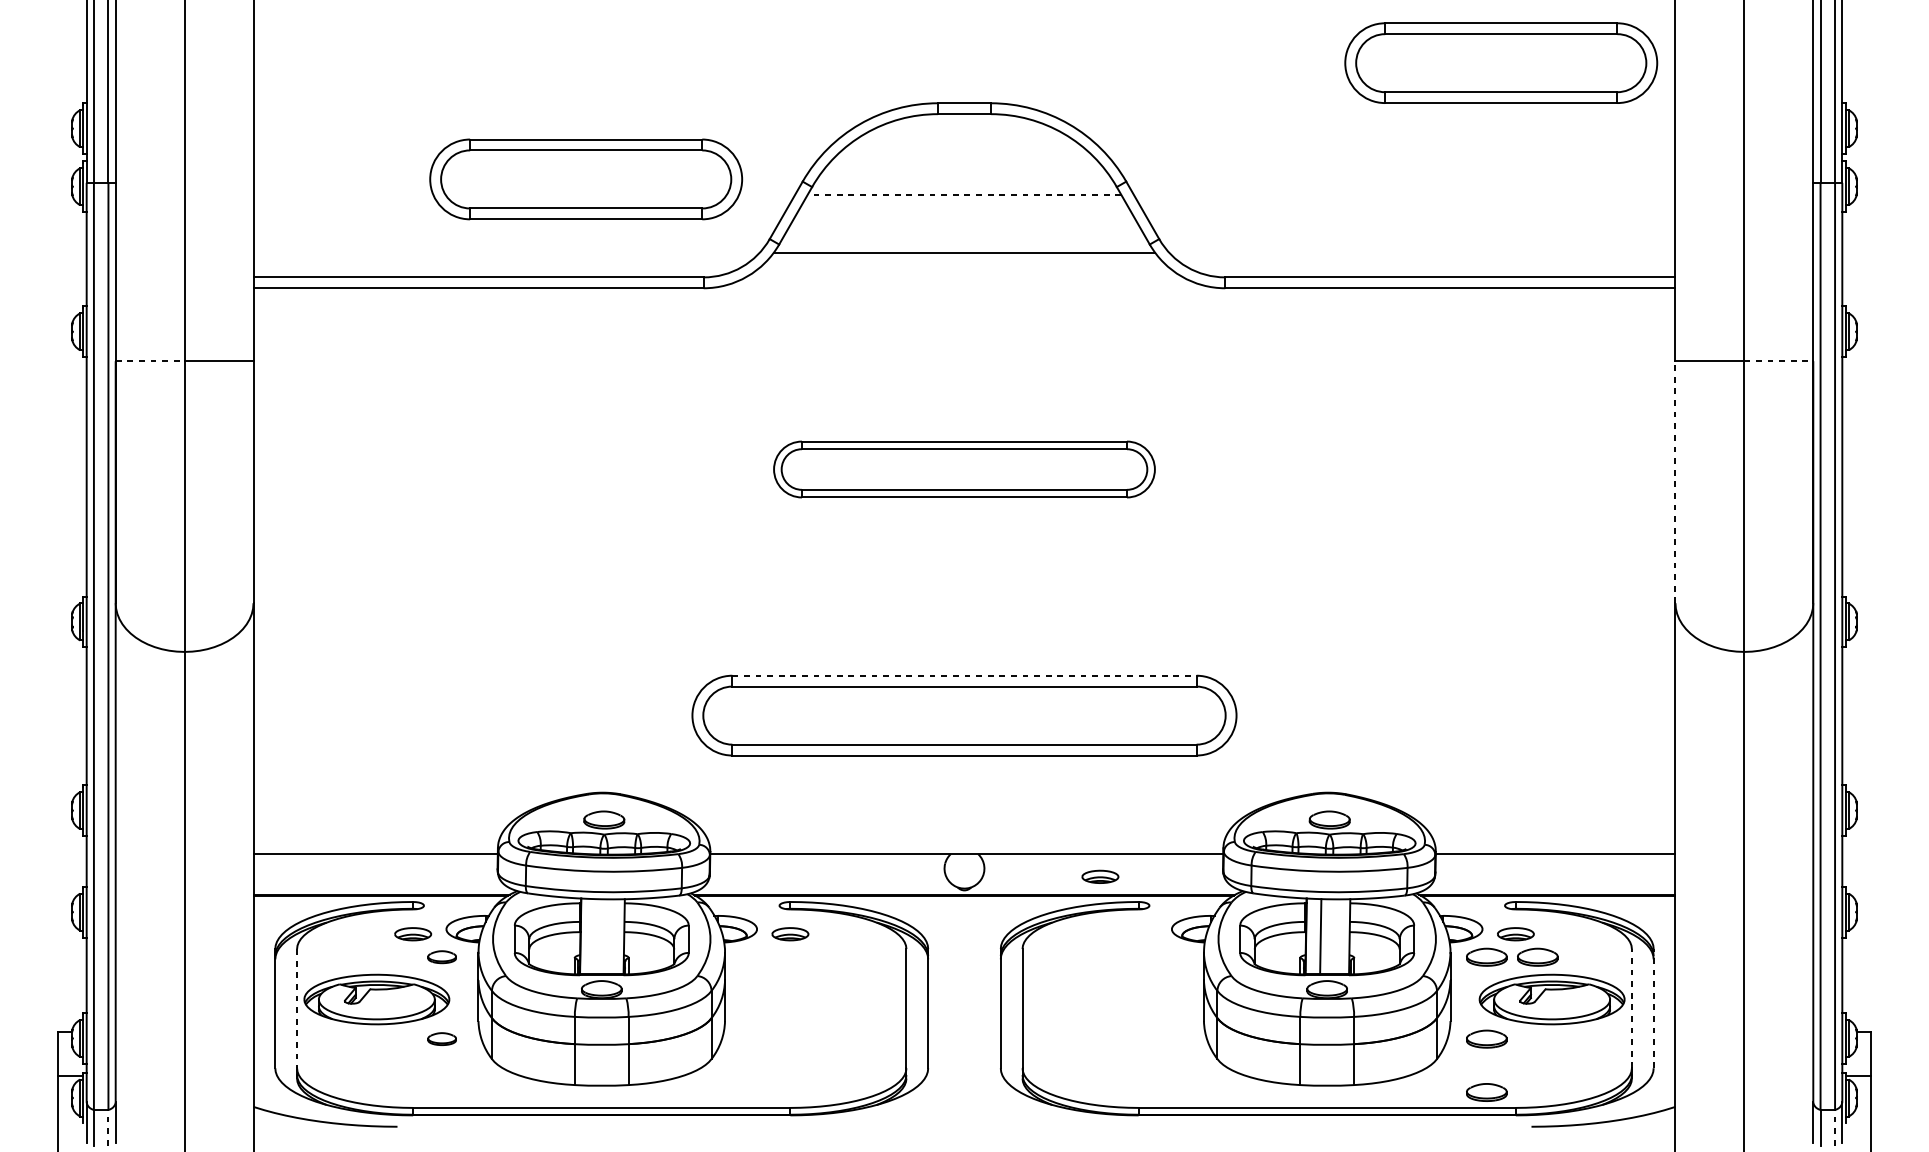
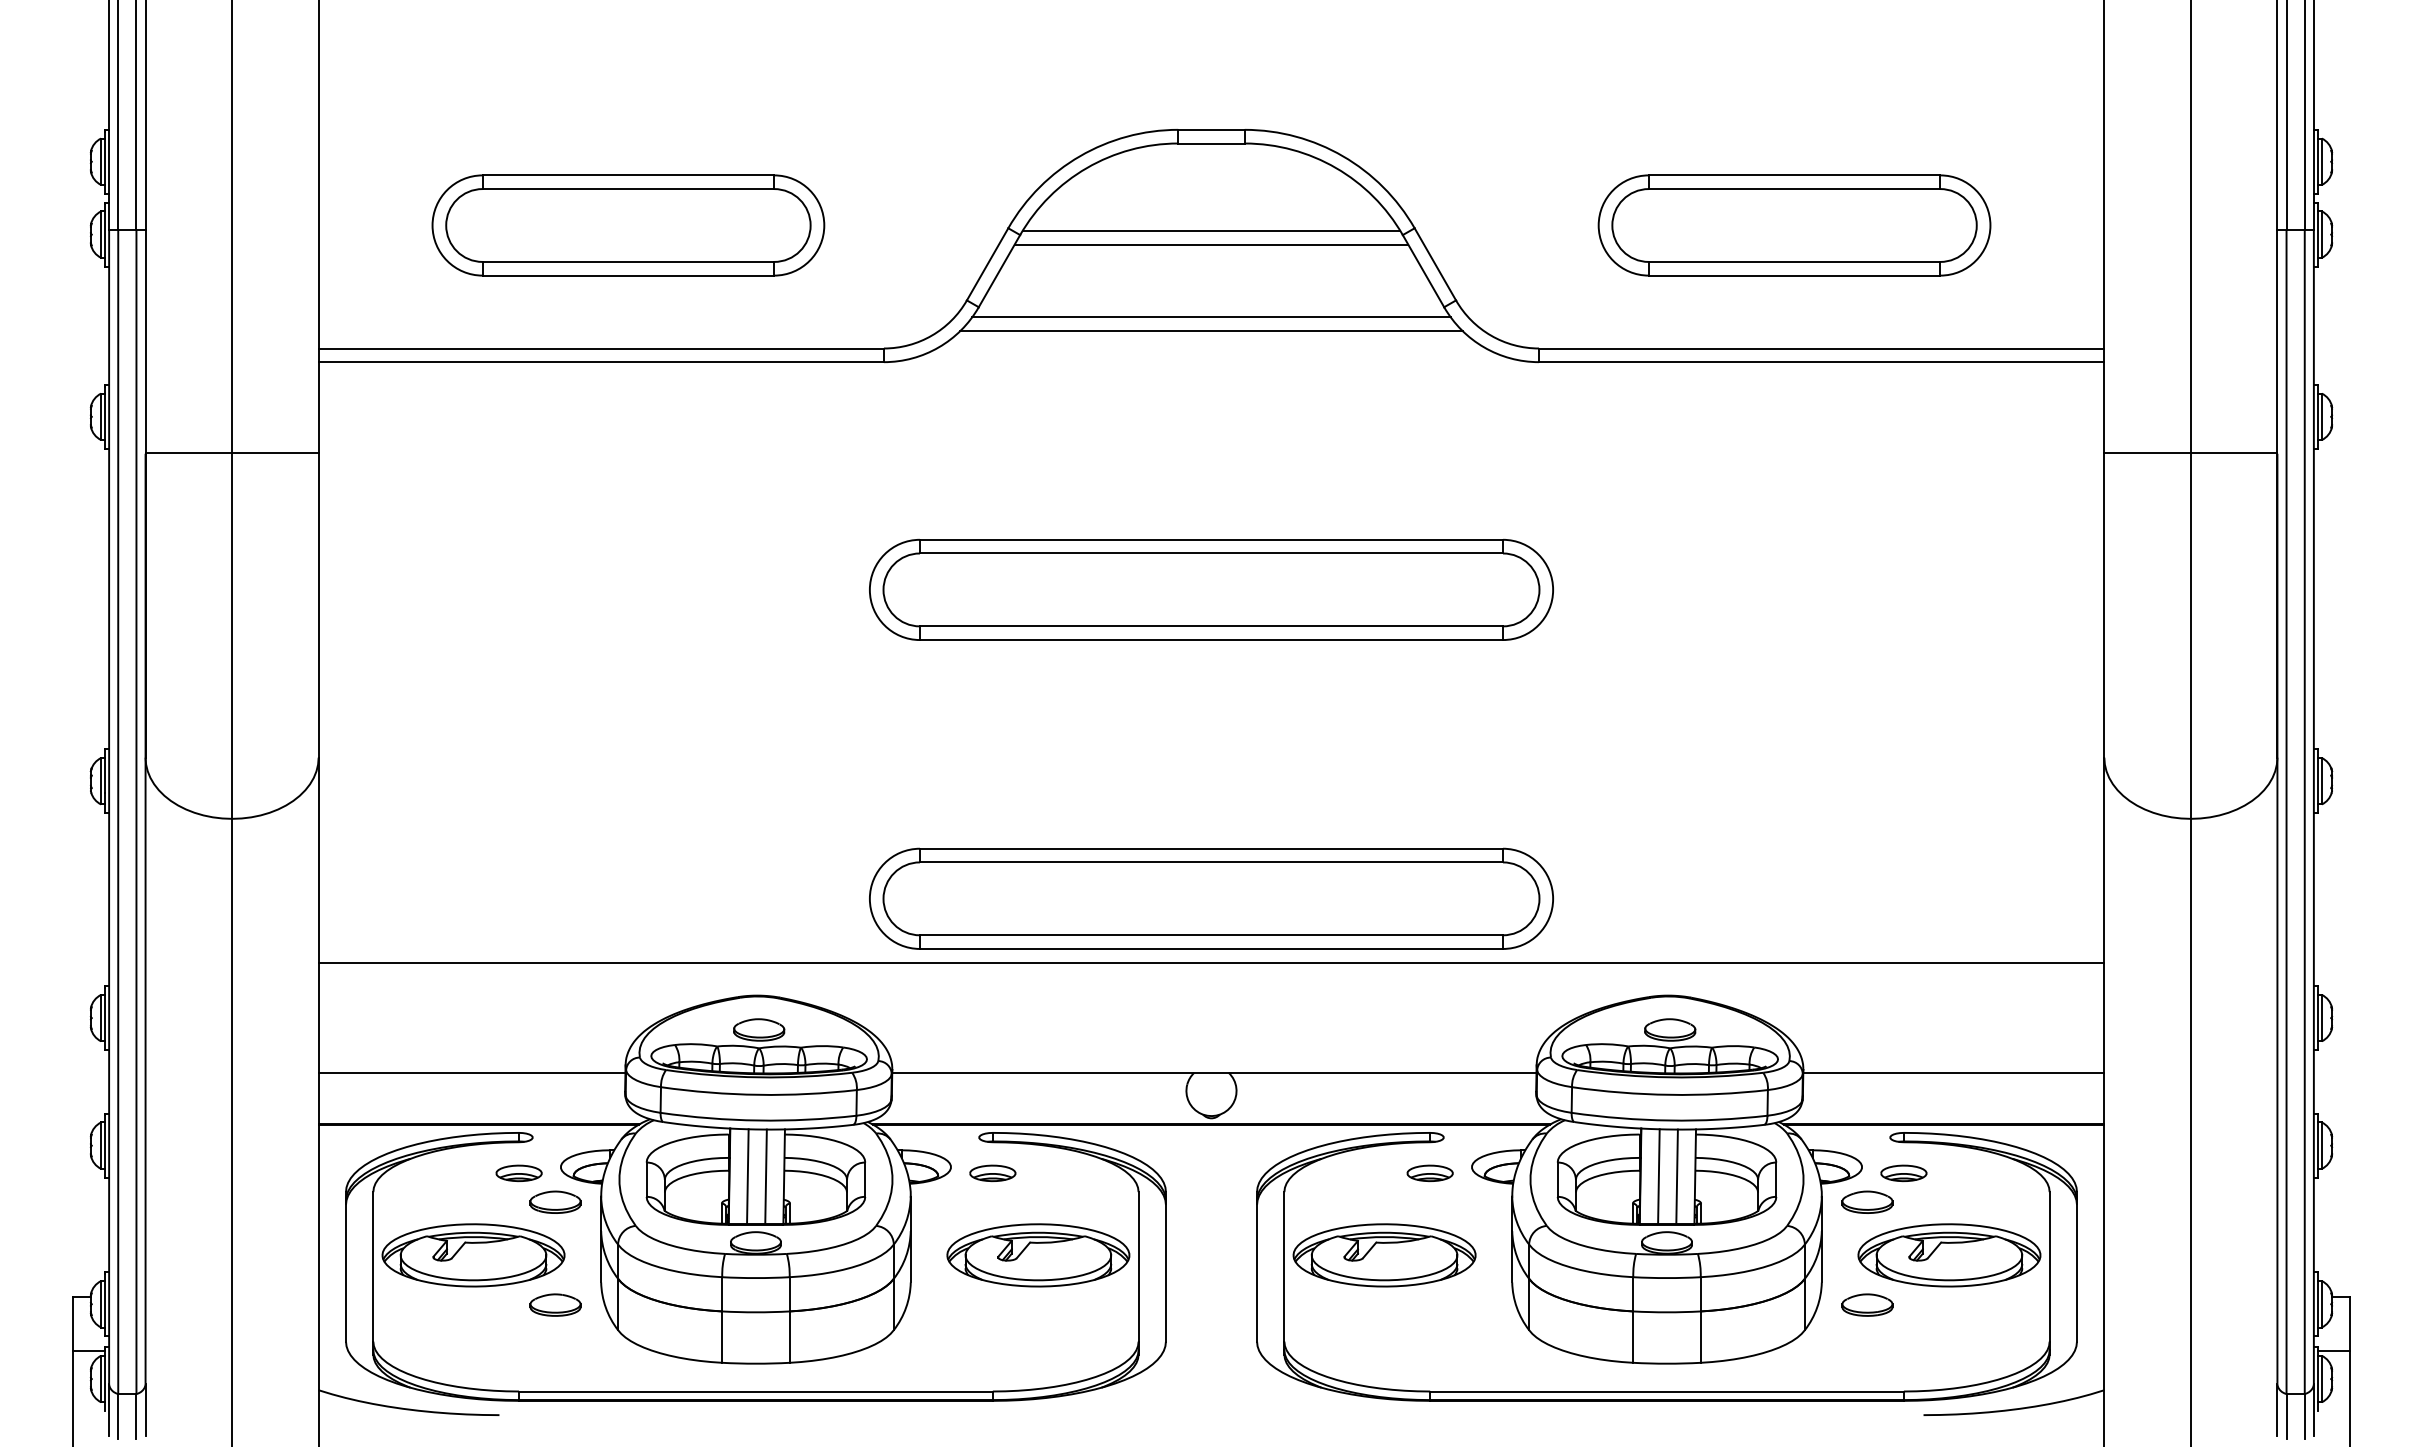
part: (1501, 63) -> (1794, 225), moved
part: (586, 179) -> (628, 225), moved
line: (964, 183) -> (1211, 230), added
line: (964, 194) -> (1211, 244), dashed -> solid
line: (964, 263) -> (1211, 331), added
line: (150, 360) -> (189, 453), dashed -> solid
line: (1779, 360) -> (2234, 453), dashed -> solid
part: (964, 469) -> (1211, 589), size x1.43
line: (1675, 481) -> (2104, 604), dashed -> solid
line: (964, 675) -> (1211, 848), dashed -> solid
line: (964, 767) -> (1211, 963), added
part: (1099, 877) -> (1429, 1173), moved
line: (595, 936) -> (747, 1176), added
line: (609, 936) -> (765, 1176), added
line: (1334, 936) -> (1676, 1176), added
part: (442, 956) -> (555, 1201), size x1.43
part: (1537, 956) -> (1931, 1201), removed
part: (826, 999) -> (1038, 1255), added
part: (1102, 999) -> (1384, 1255), added
line: (297, 1008) -> (373, 1266), dashed -> solid
line: (1631, 1008) -> (2049, 1266), dashed -> solid
line: (1653, 1008) -> (2076, 1266), dashed -> solid
part: (442, 1038) -> (555, 1304), size x1.43
part: (1486, 1092) -> (1867, 1371), removed
line: (108, 1127) -> (136, 1416), dashed -> solid
line: (1834, 1127) -> (2304, 1416), dashed -> solid

